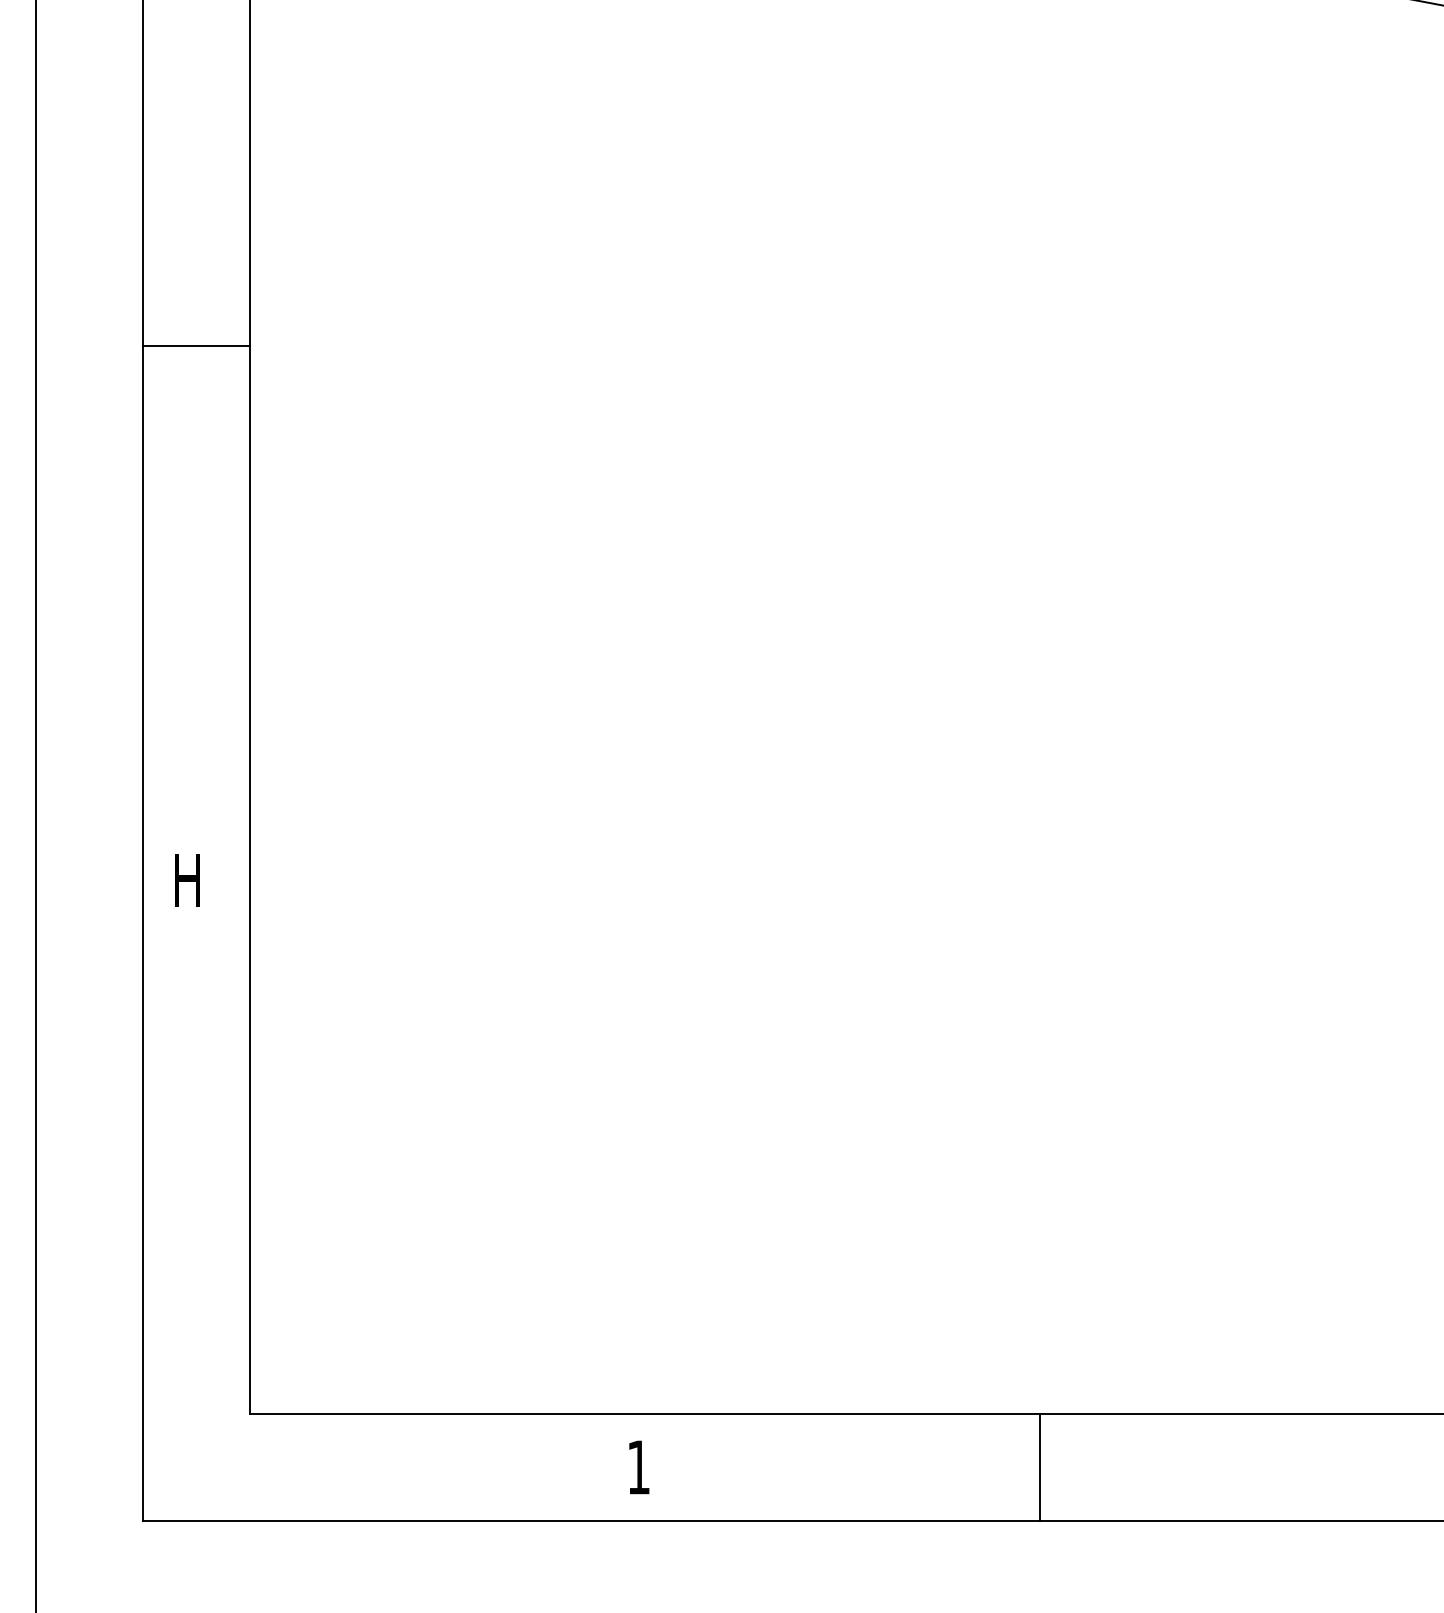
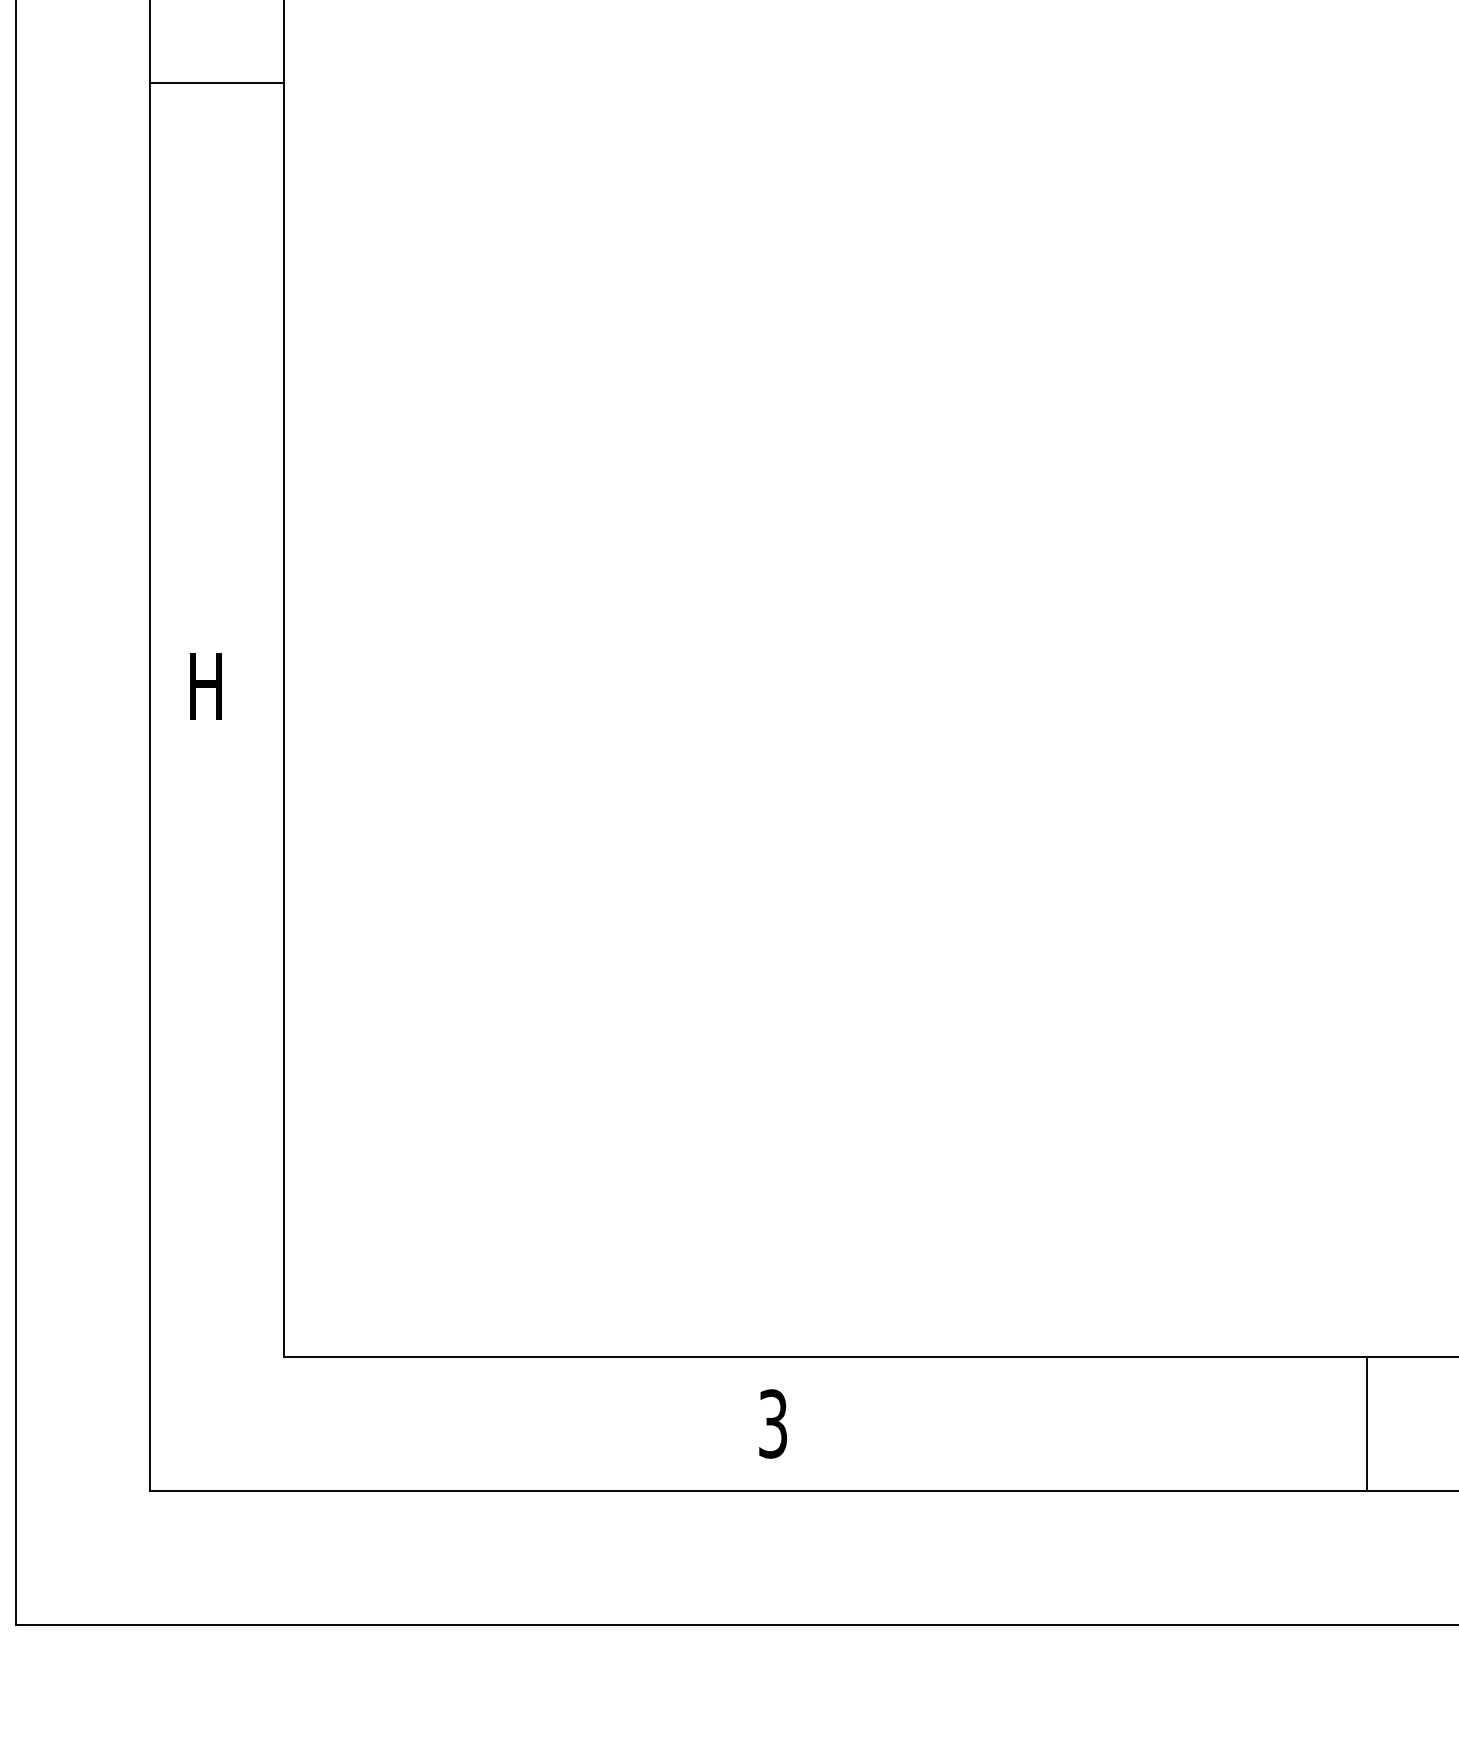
line: (195, 346) -> (216, 83), moved
text: (638, 1467) -> (772, 1424), 1 -> 3
line: (1039, 1467) -> (1367, 1424), moved

